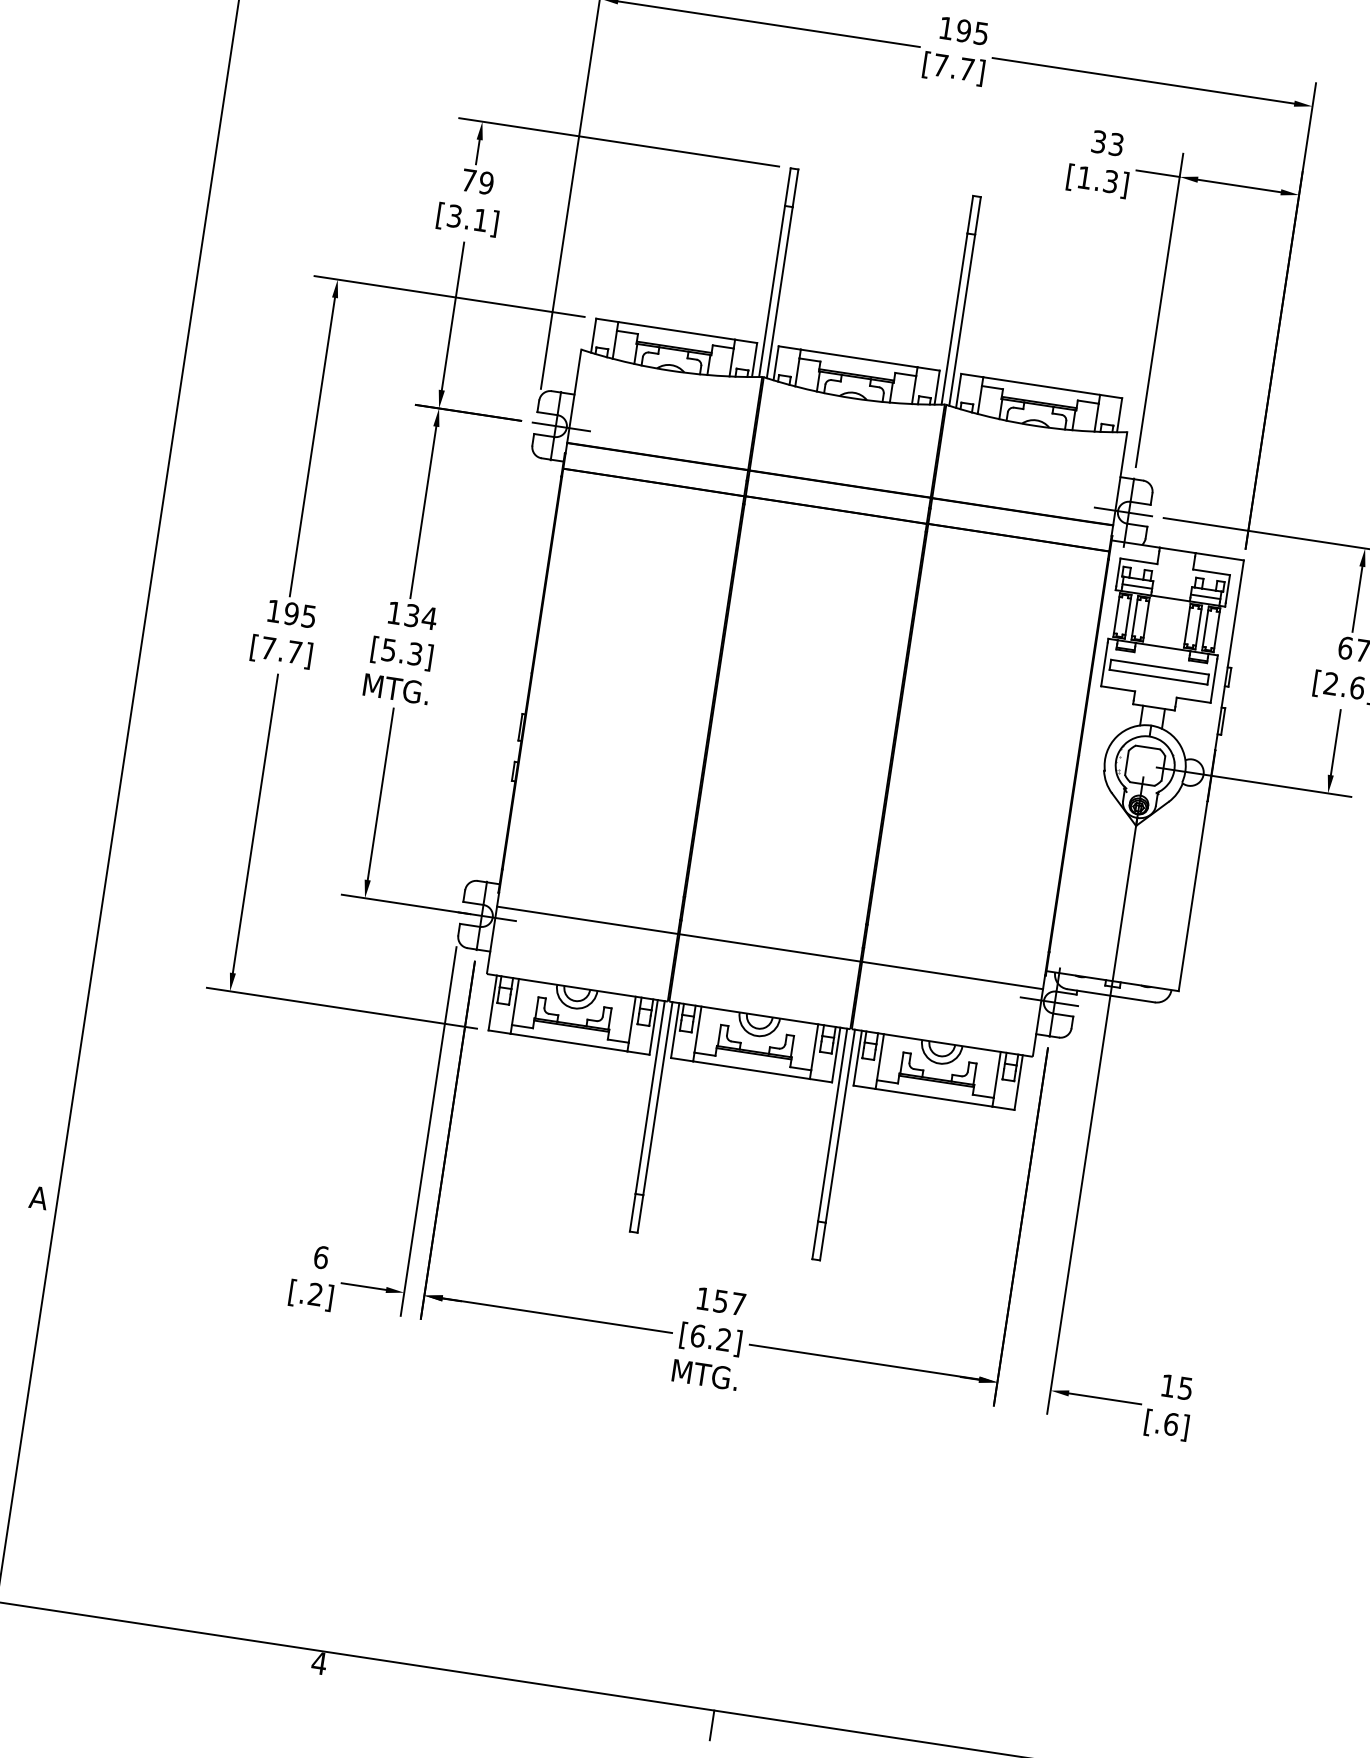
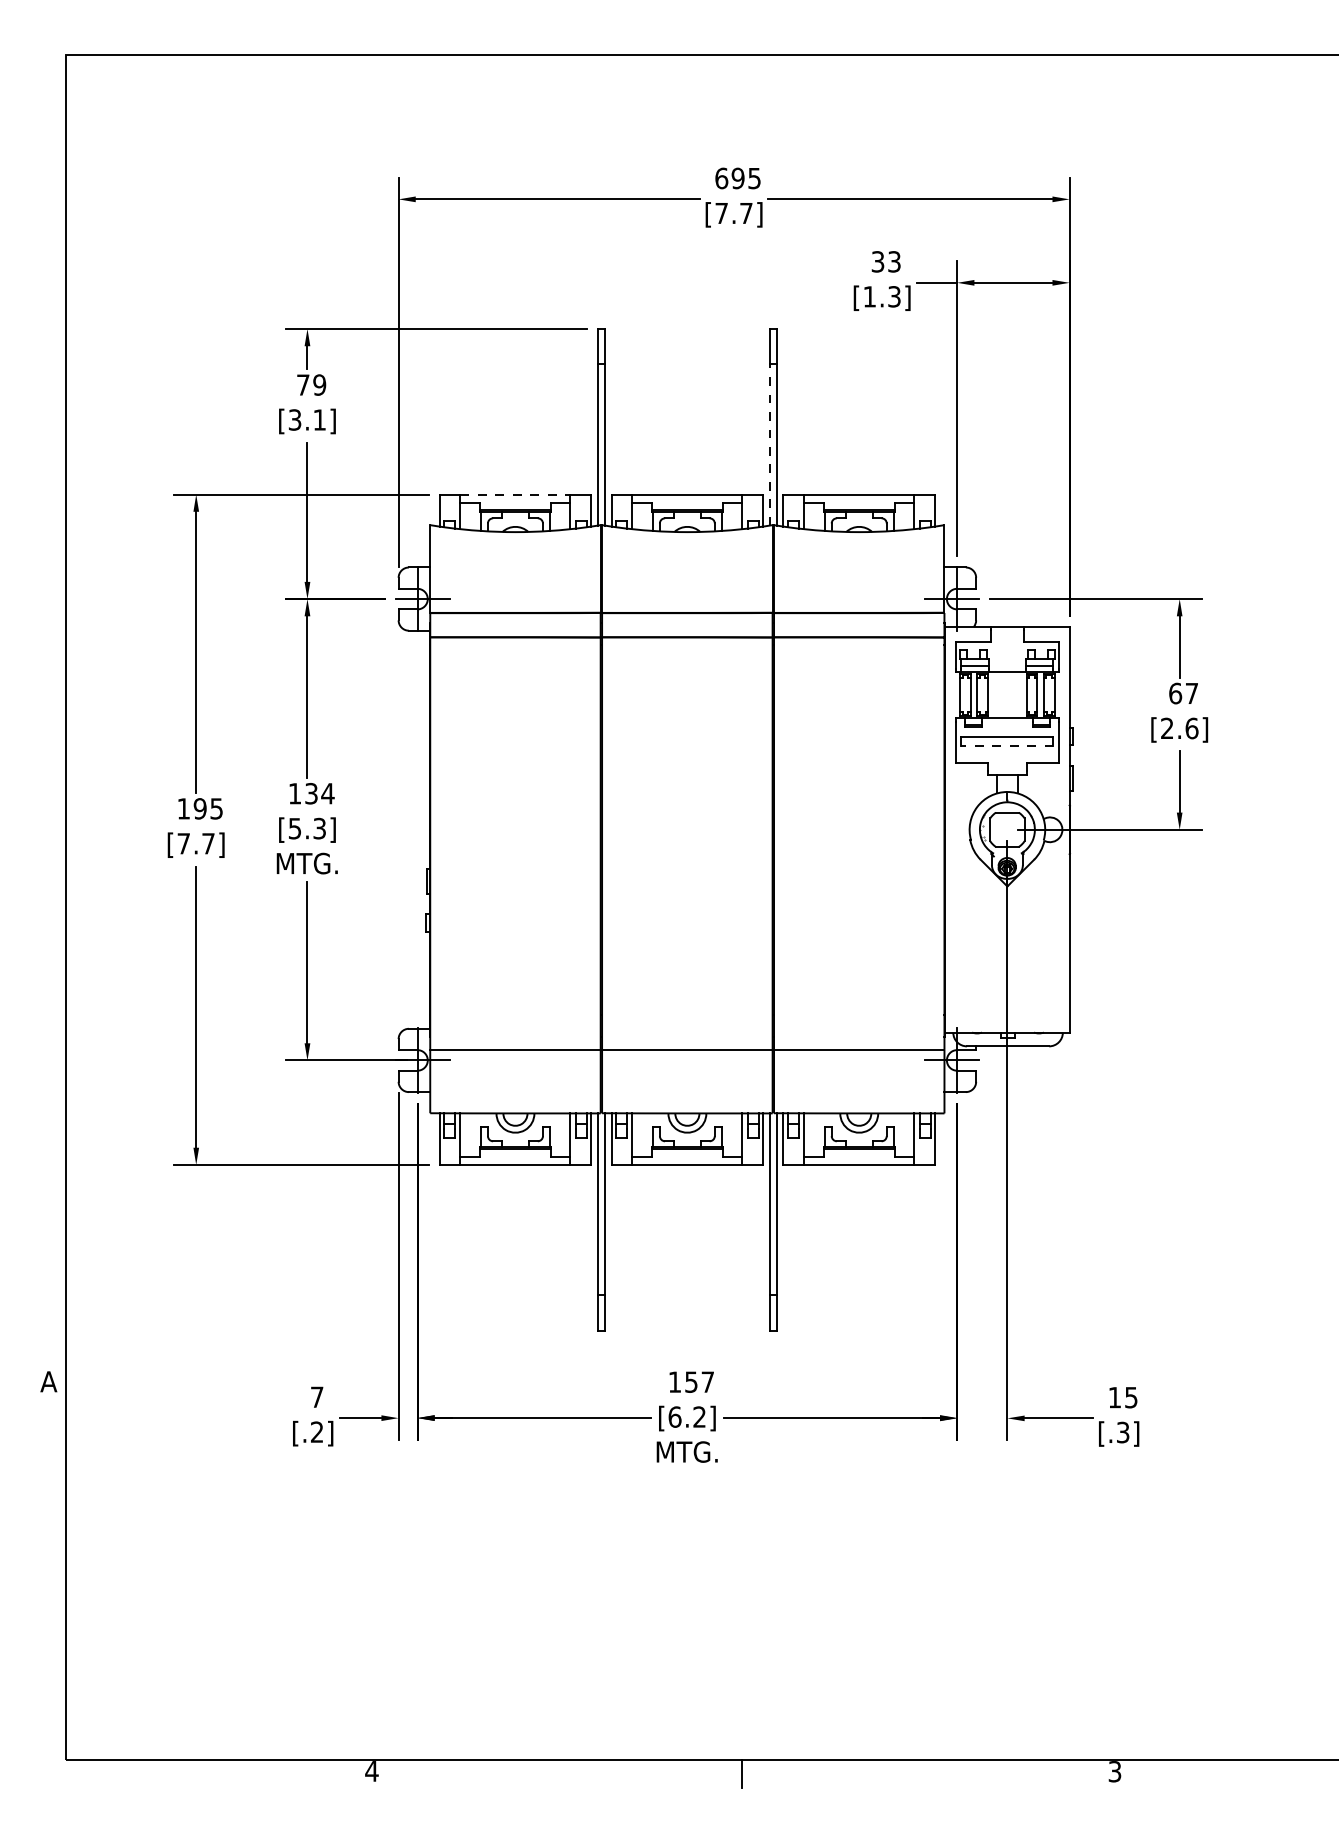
text: (946, 28) -> (721, 178), 195 -> 695
line: (954, 319) -> (769, 445), solid -> dashed
line: (676, 330) -> (515, 494), solid -> dashed
line: (1157, 677) -> (1006, 746), solid -> dashed
text: (320, 1257) -> (316, 1397), 6 -> 7
text: (1170, 1424) -> (1122, 1432), [.6] -> [.3]

